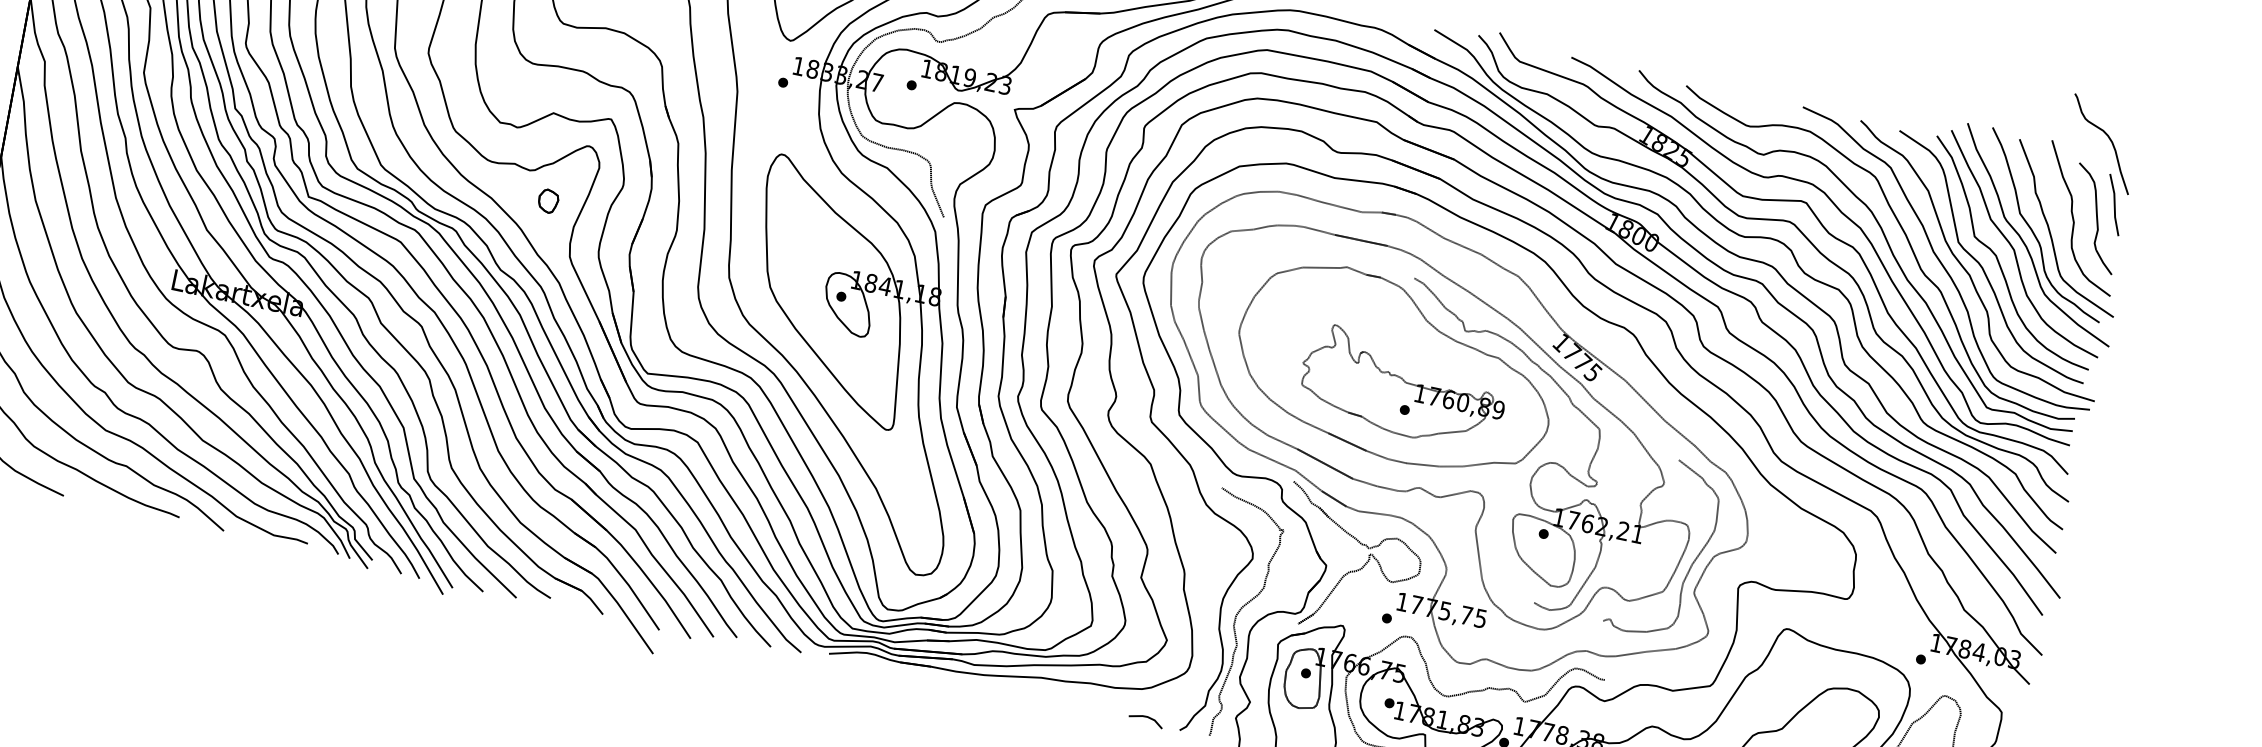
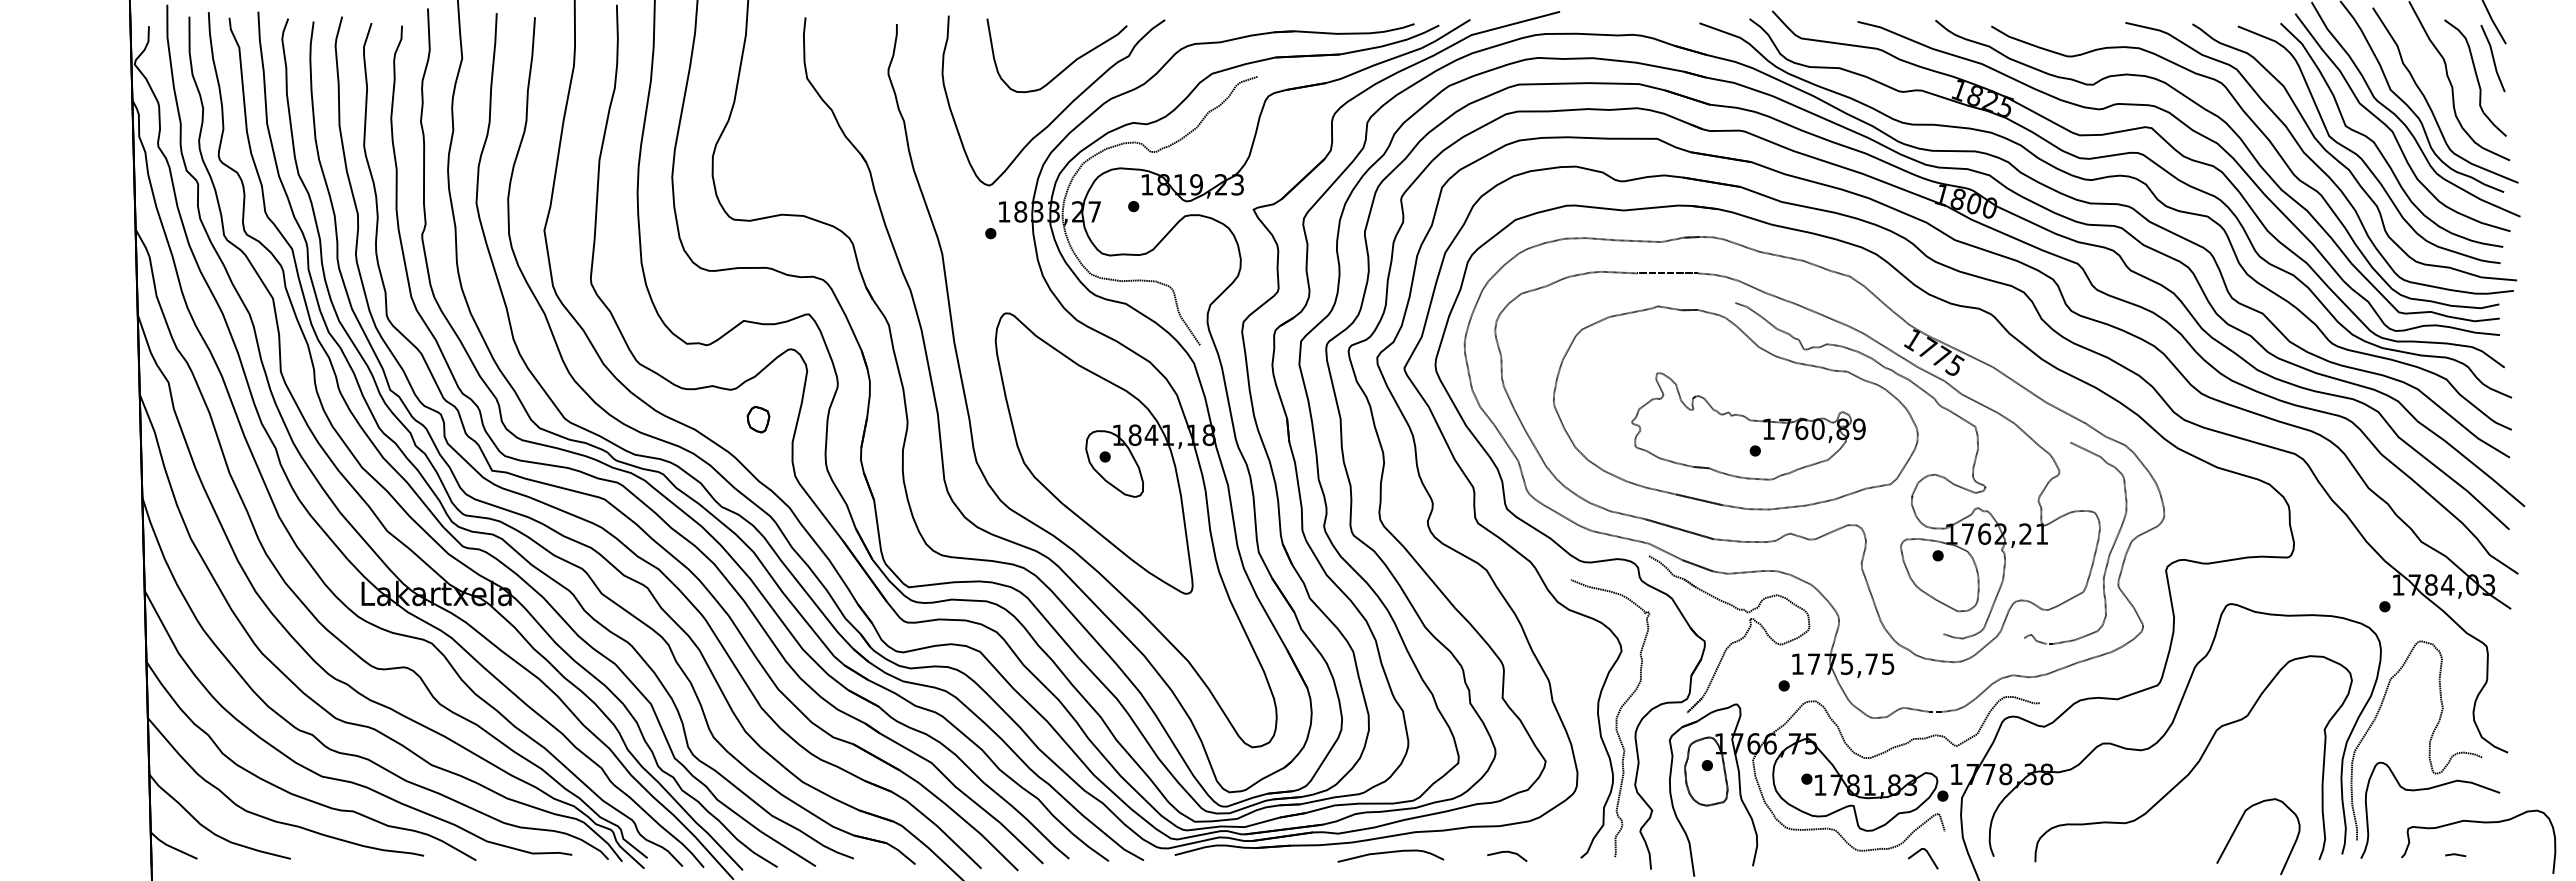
curve: (1015, 691) -> (1389, 853), added
line: (1146, 717) -> (1507, 852), moved

